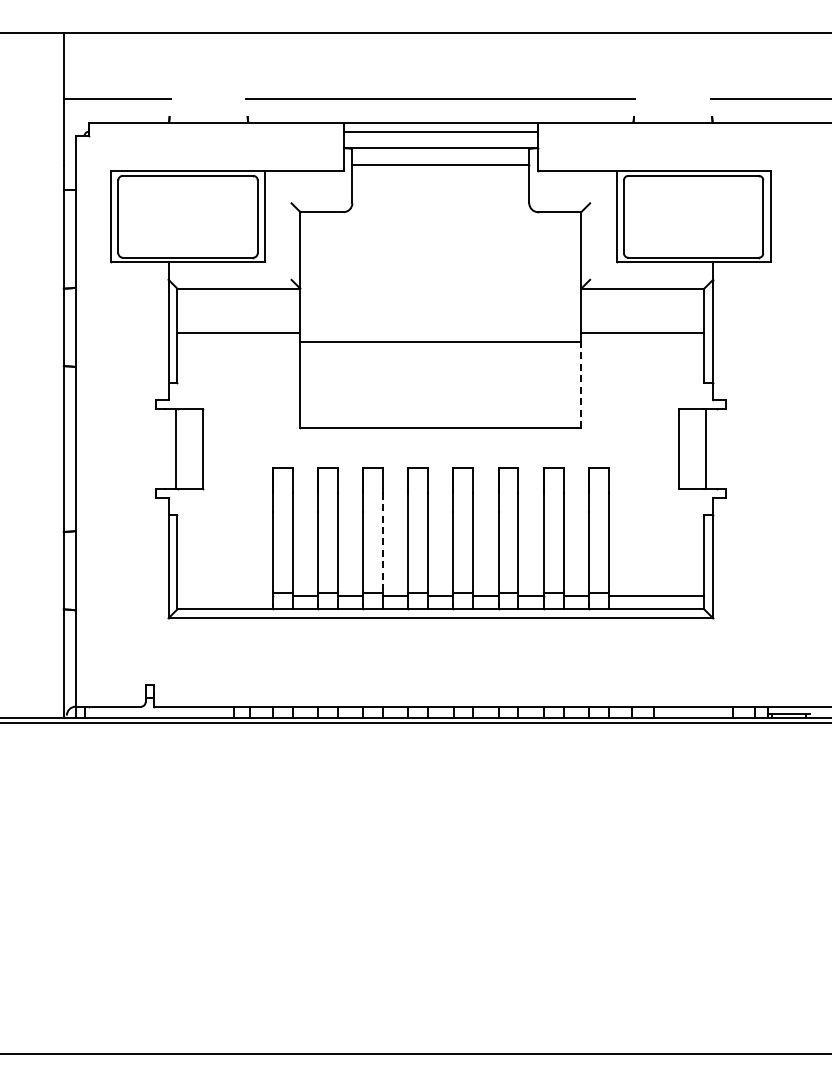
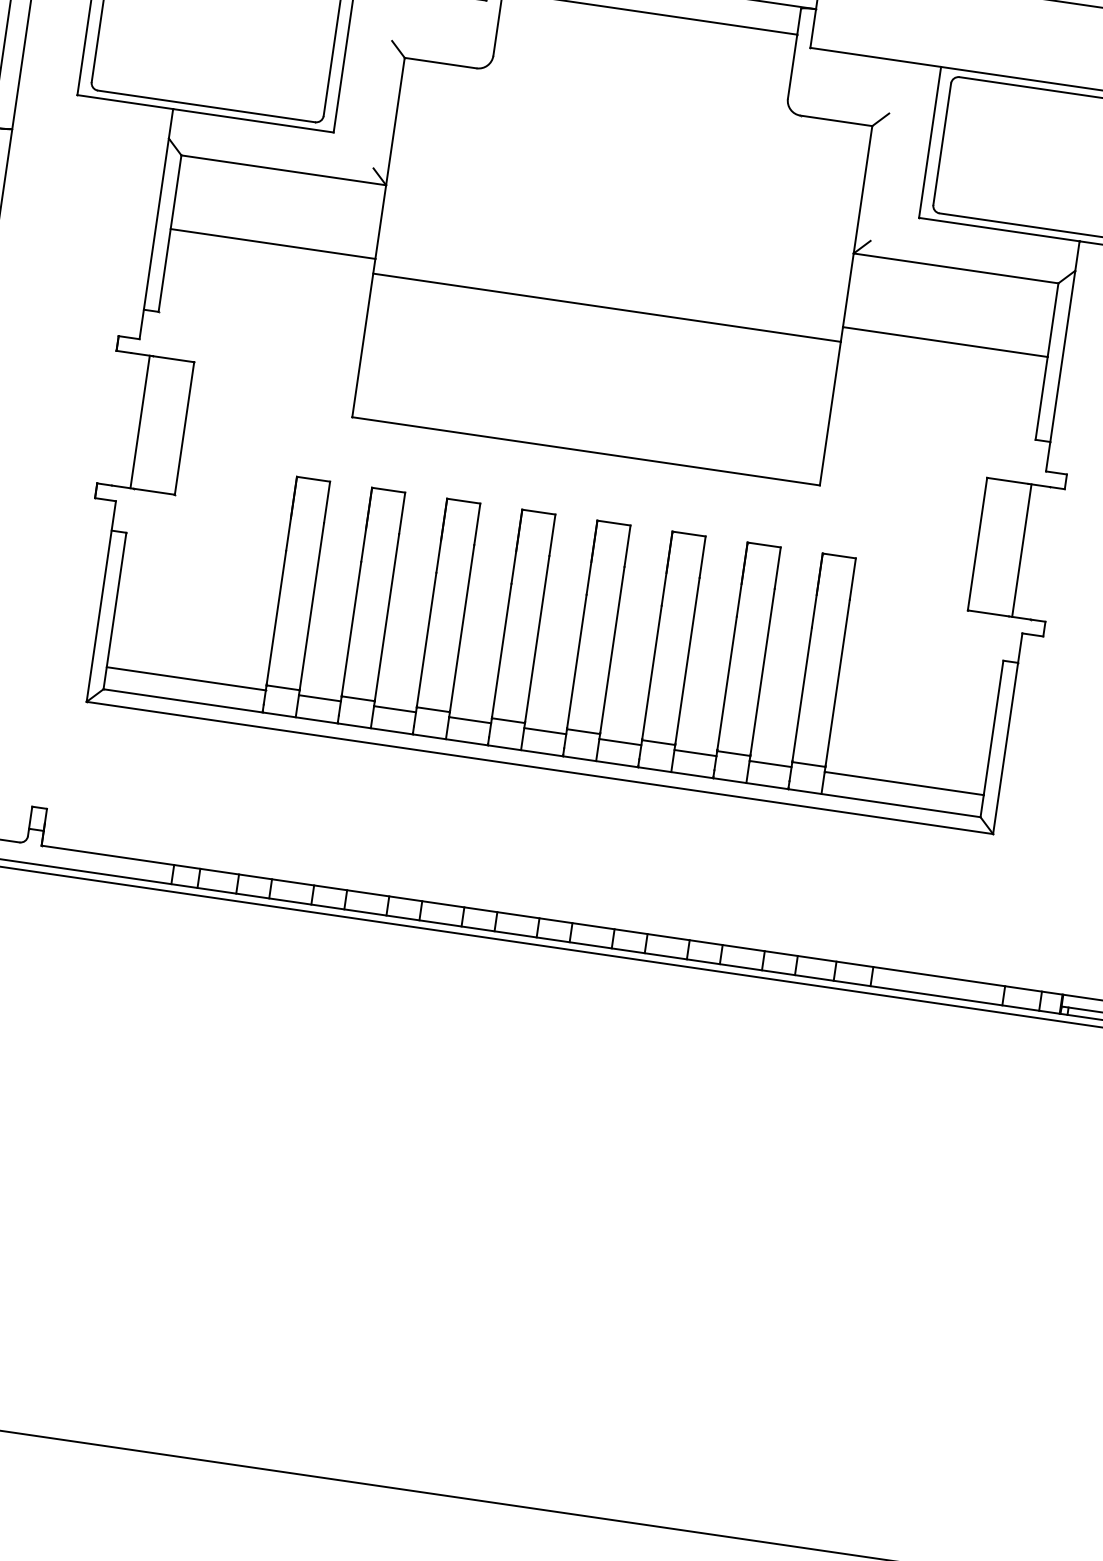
line: (581, 384) -> (830, 413), dashed -> solid
line: (383, 542) -> (462, 627), dashed -> solid
line: (224, 596) -> (185, 679), added

